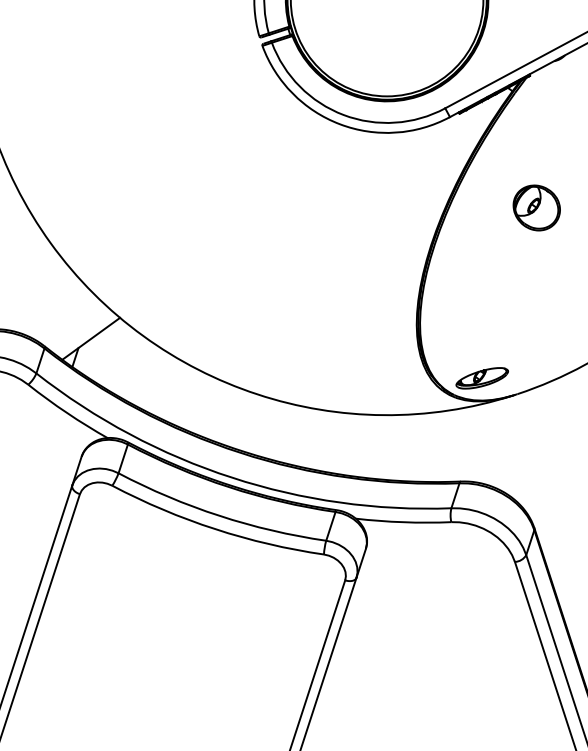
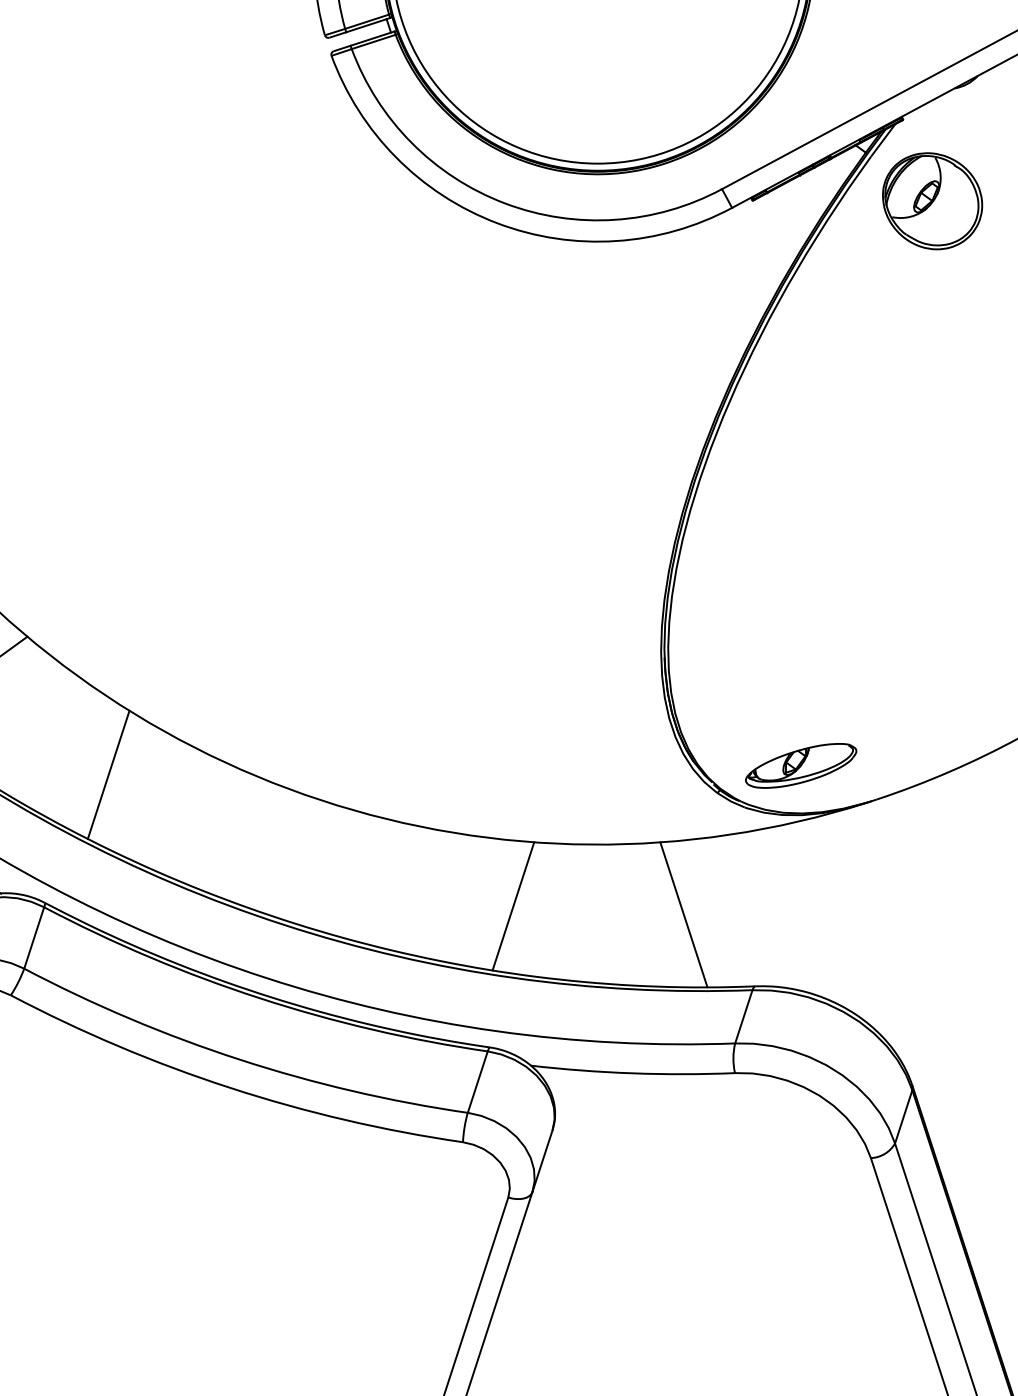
part: (536, 207) -> (931, 200), moved
line: (157, 382) -> (107, 774), added
line: (347, 444) -> (513, 907), added
line: (427, 447) -> (684, 913), added

